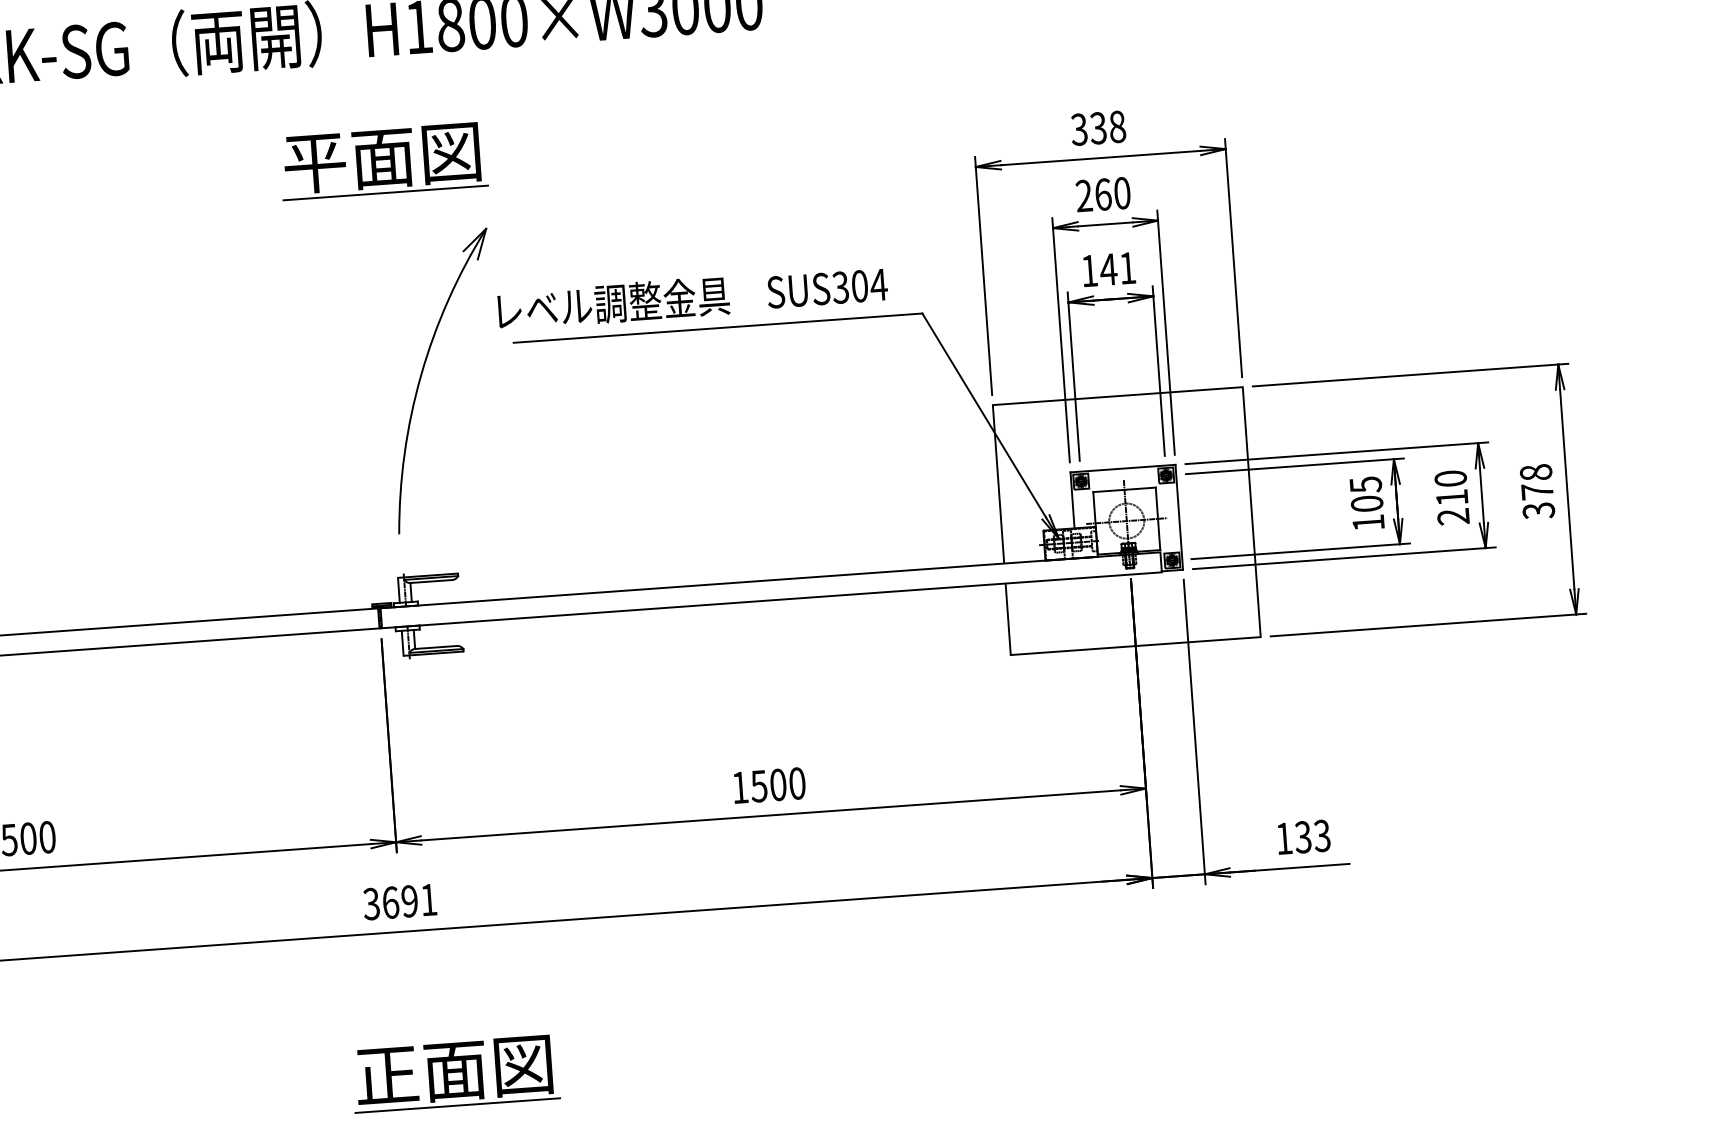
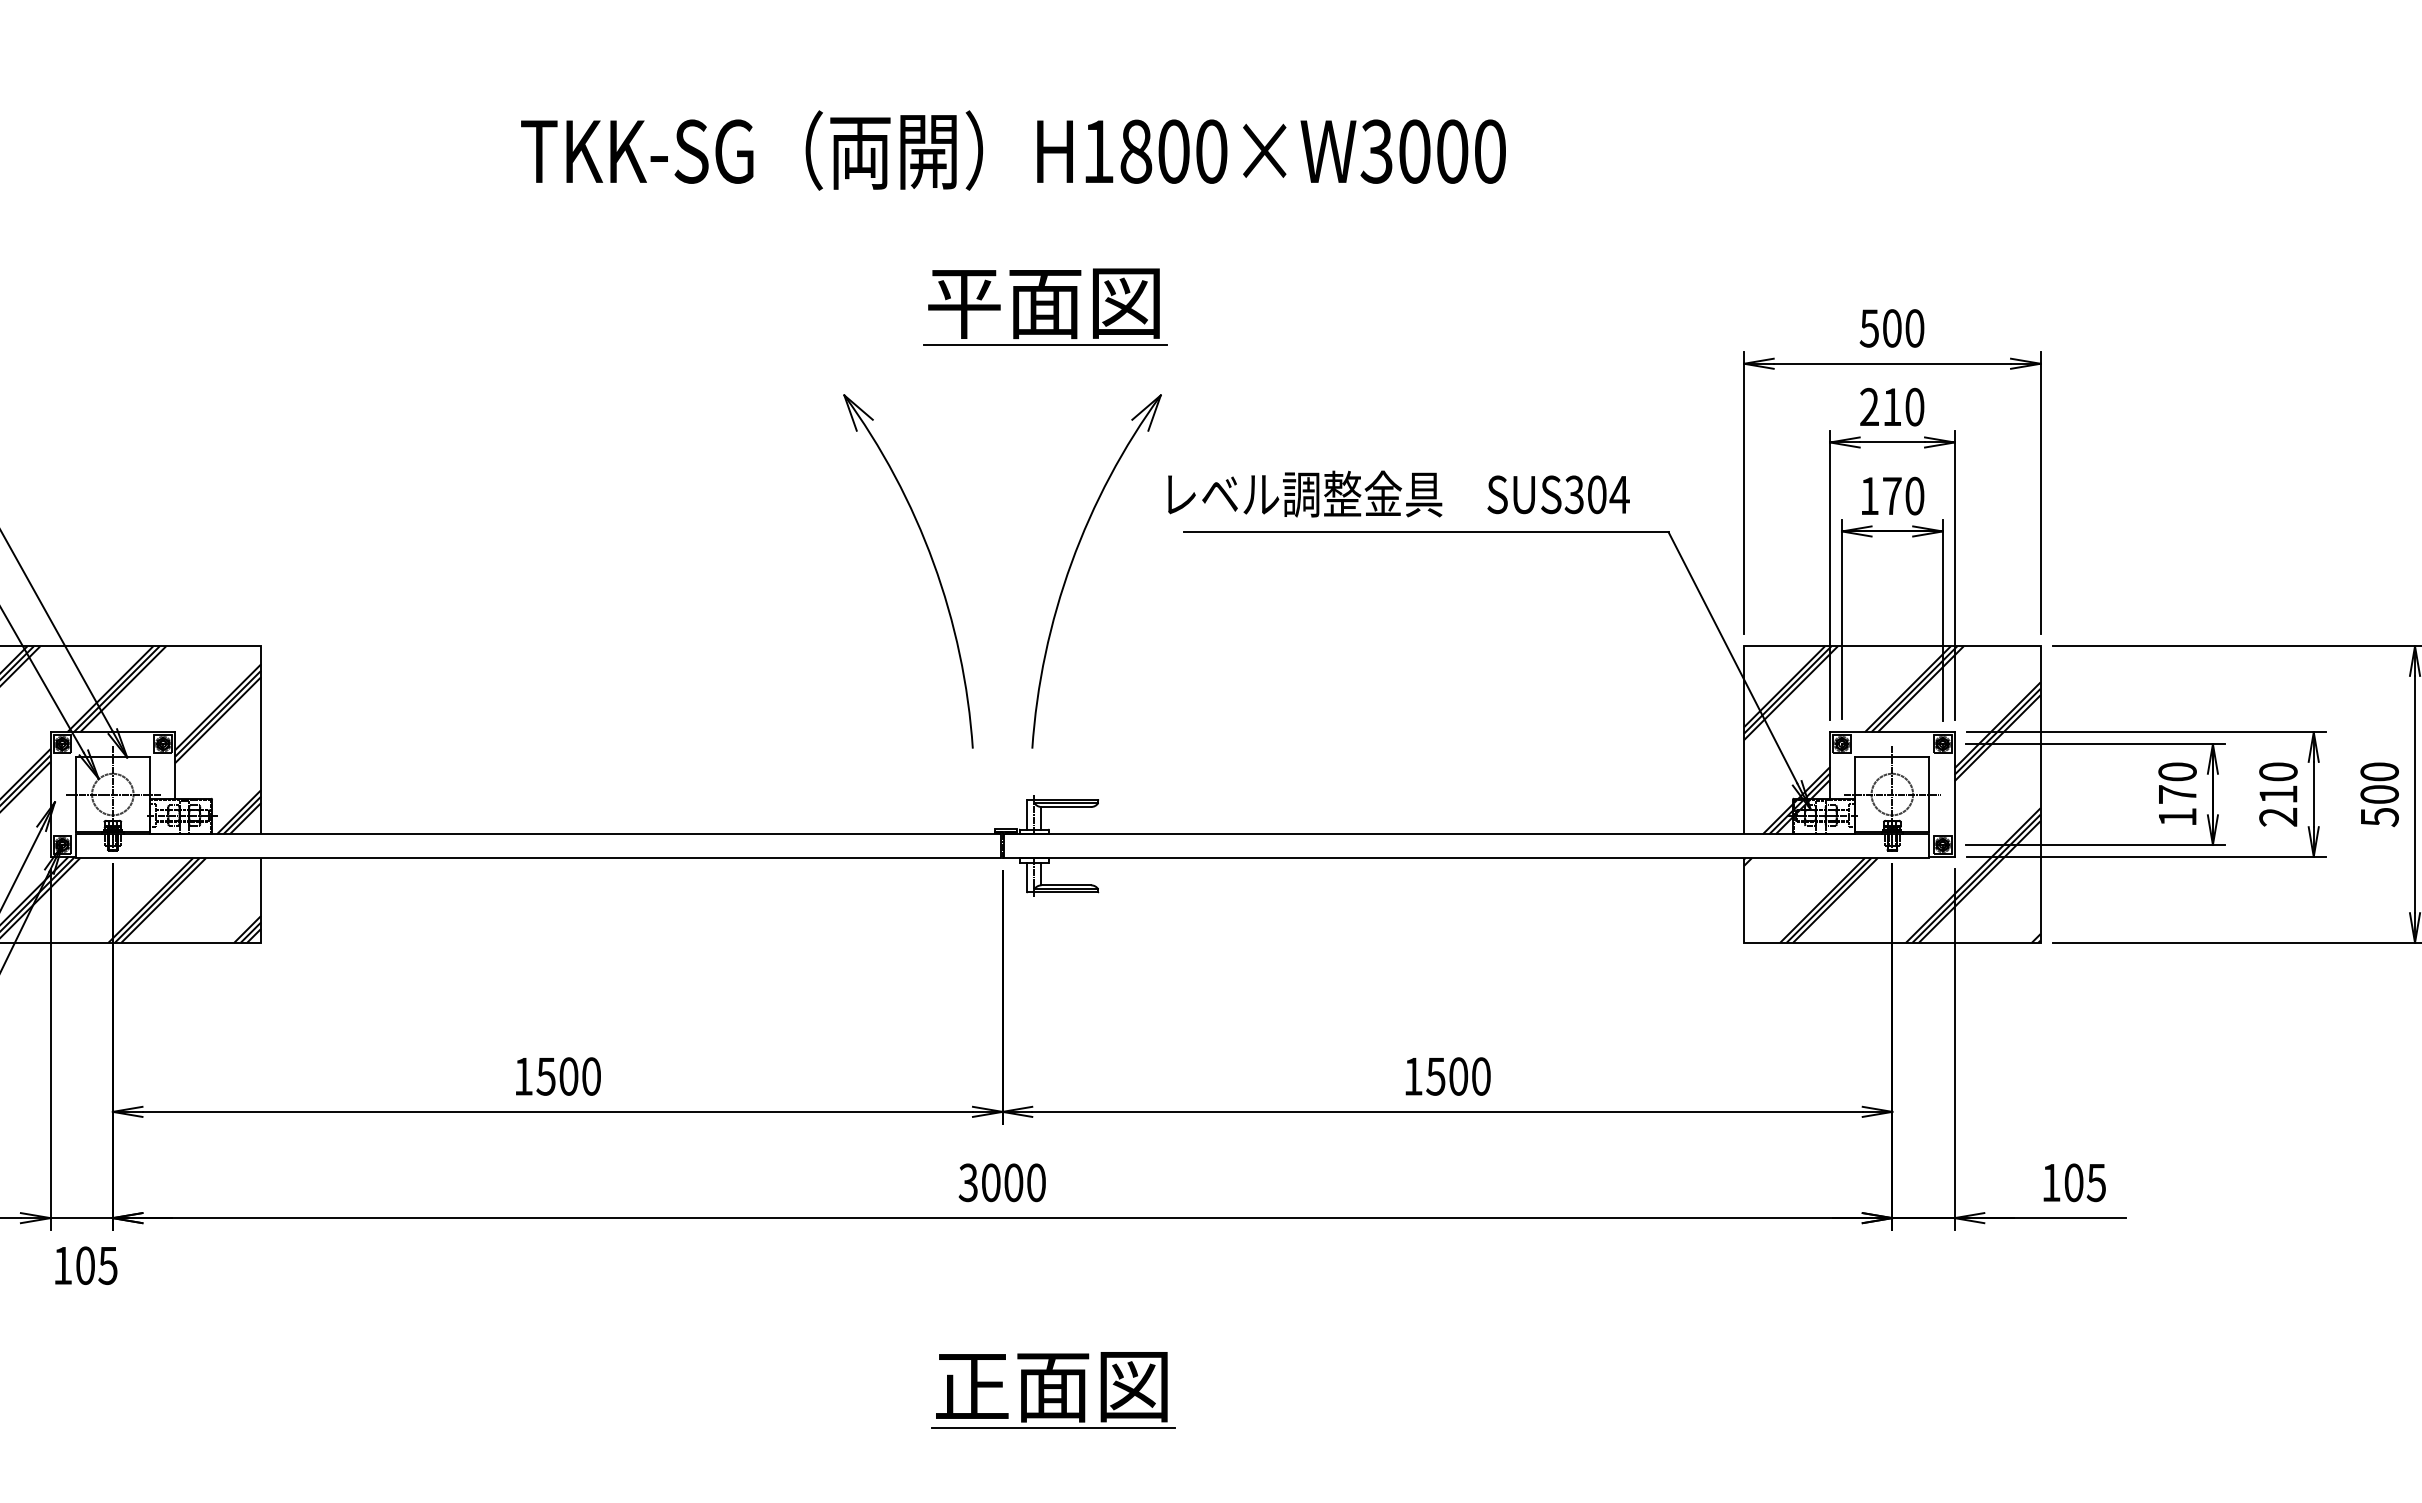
text: (1098, 128) -> (1892, 328), 338 -> 500
text: (1103, 194) -> (1892, 406), 260 -> 210
text: (1117, 268) -> (1902, 495), 141 -> 170
part: (303, 384) -> (932, 563), added
text: (1537, 491) -> (2379, 794), 378 -> 500
text: (1366, 493) -> (2177, 782), 105 -> 170
hatch: (1126, 521) -> (1892, 794), added
text: (1312, 836) -> (2084, 1182), 133 -> 105
text: (409, 901) -> (1013, 1182), 3691 -> 3000

